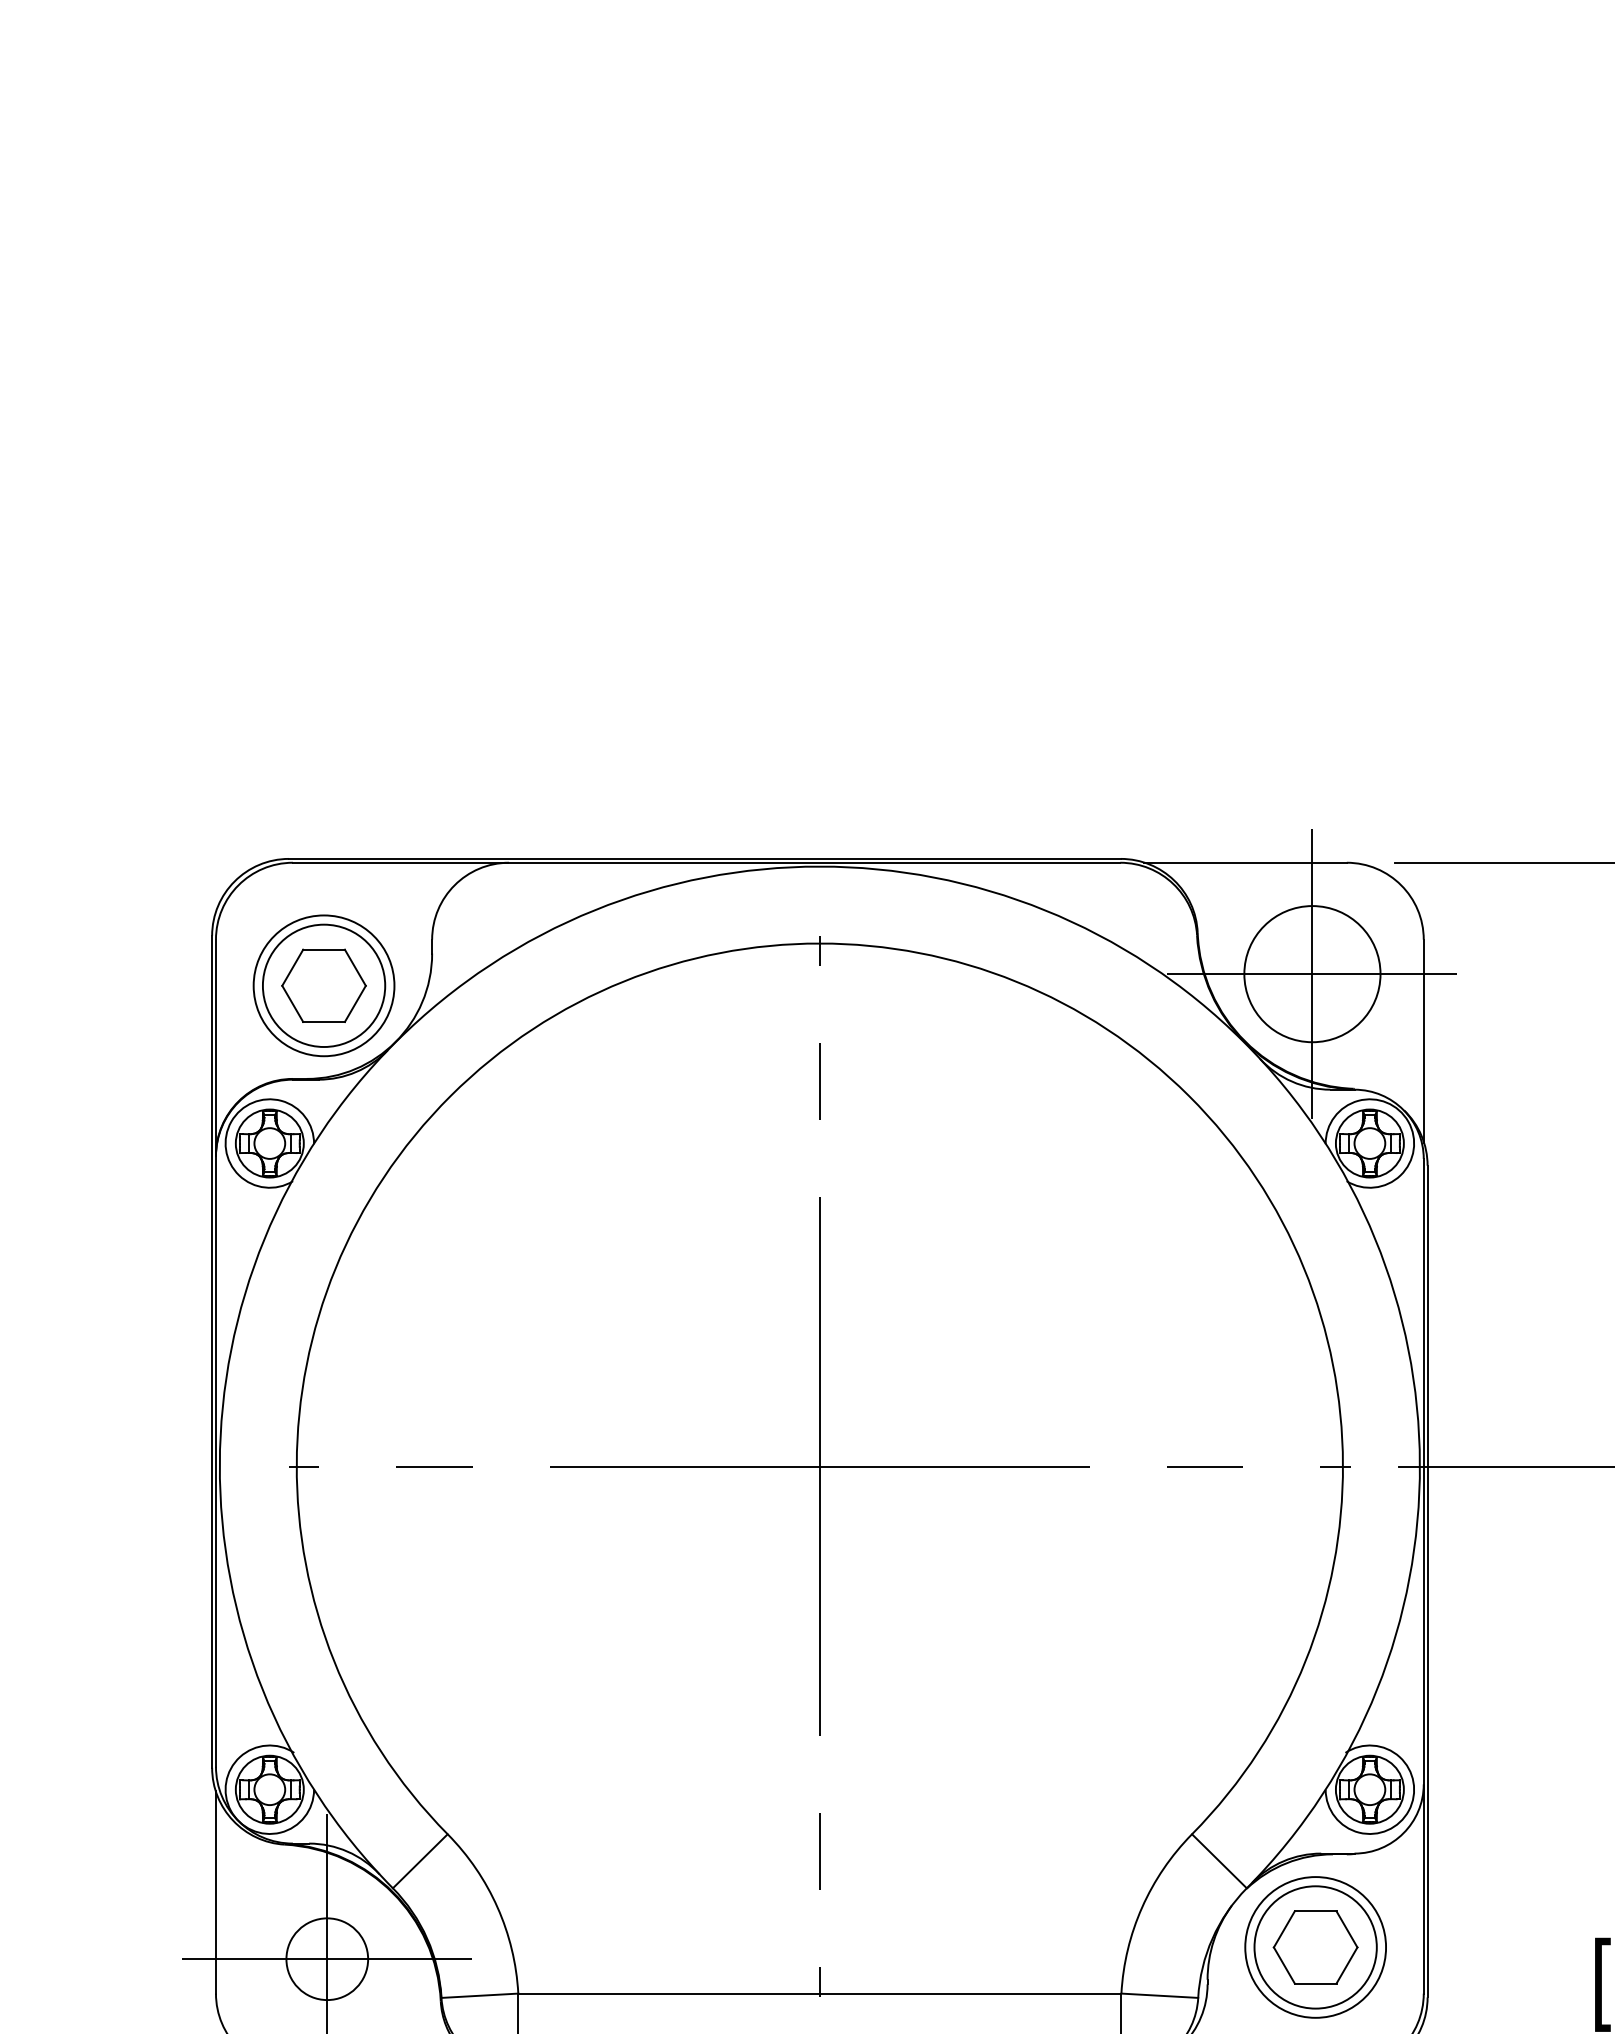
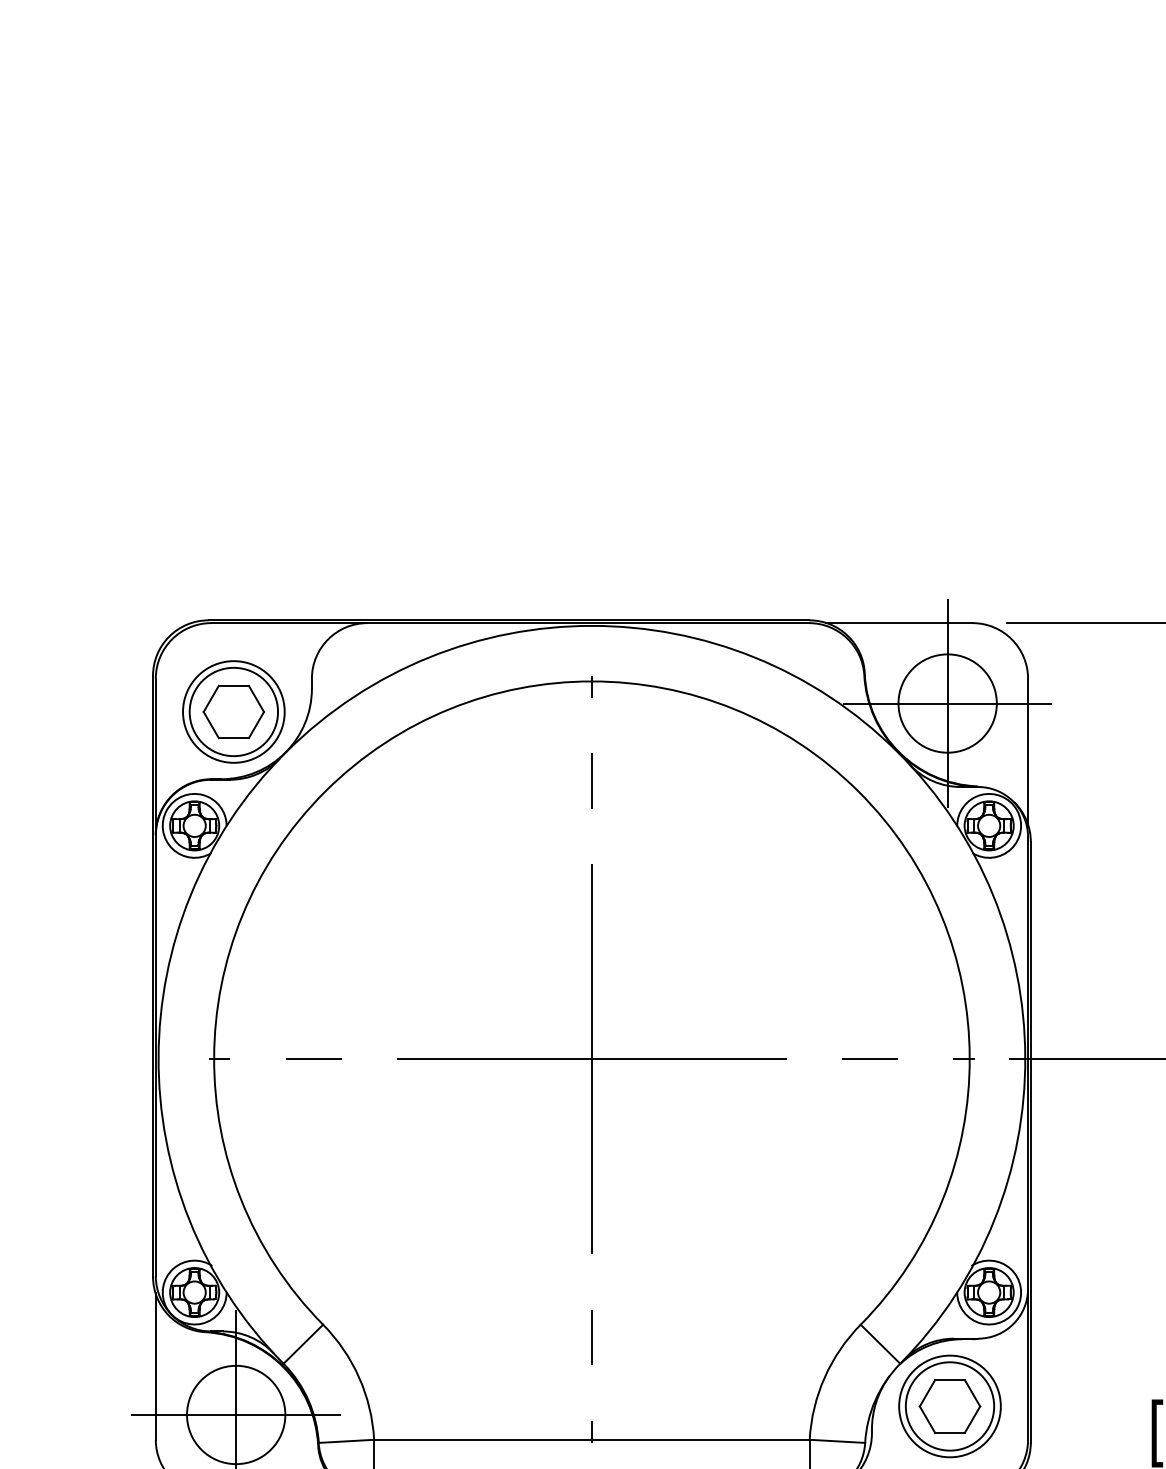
circle: (327, 1959) -> (236, 1415), size x1.67

